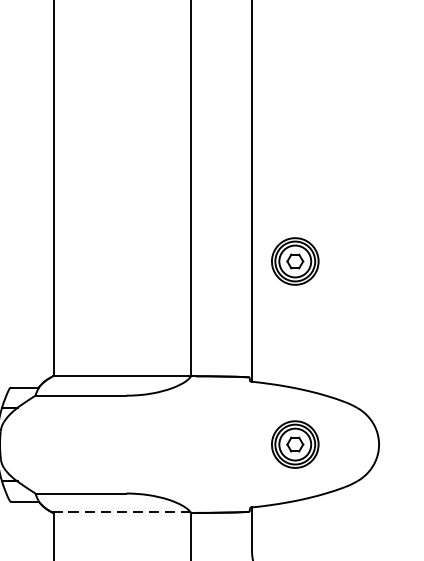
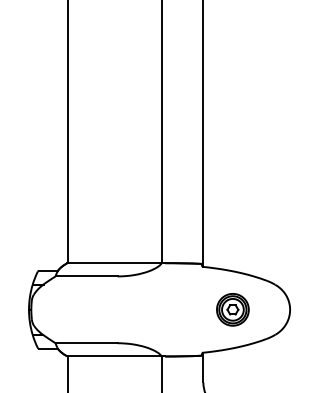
part: (294, 261) -> (232, 184), removed
line: (121, 512) -> (114, 356), dashed -> solid

